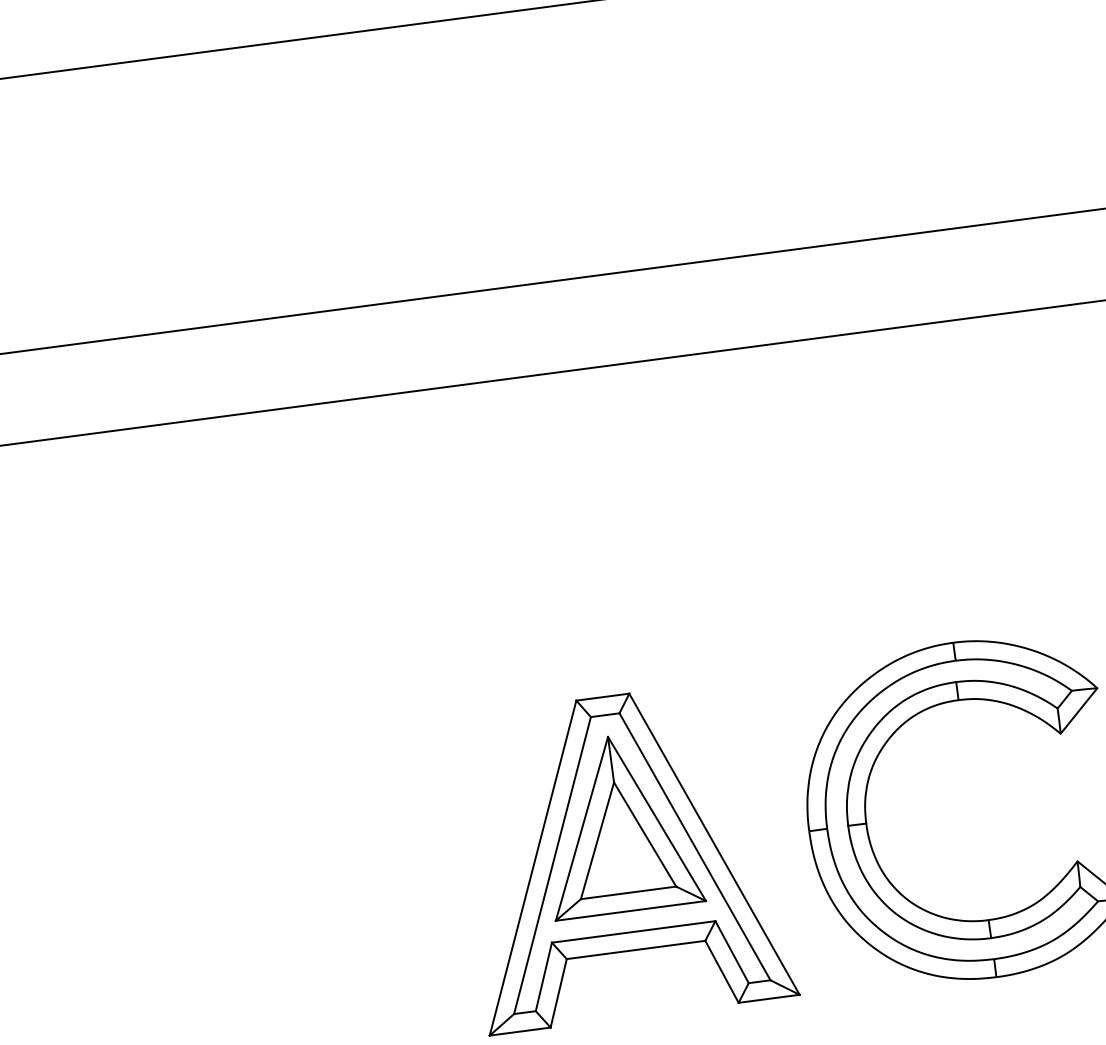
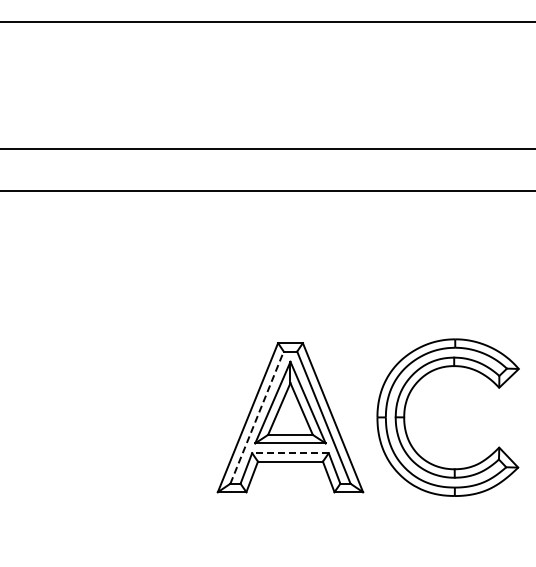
line: (553, 865) -> (257, 417), solid -> dashed
line: (631, 932) -> (289, 453), solid -> dashed

